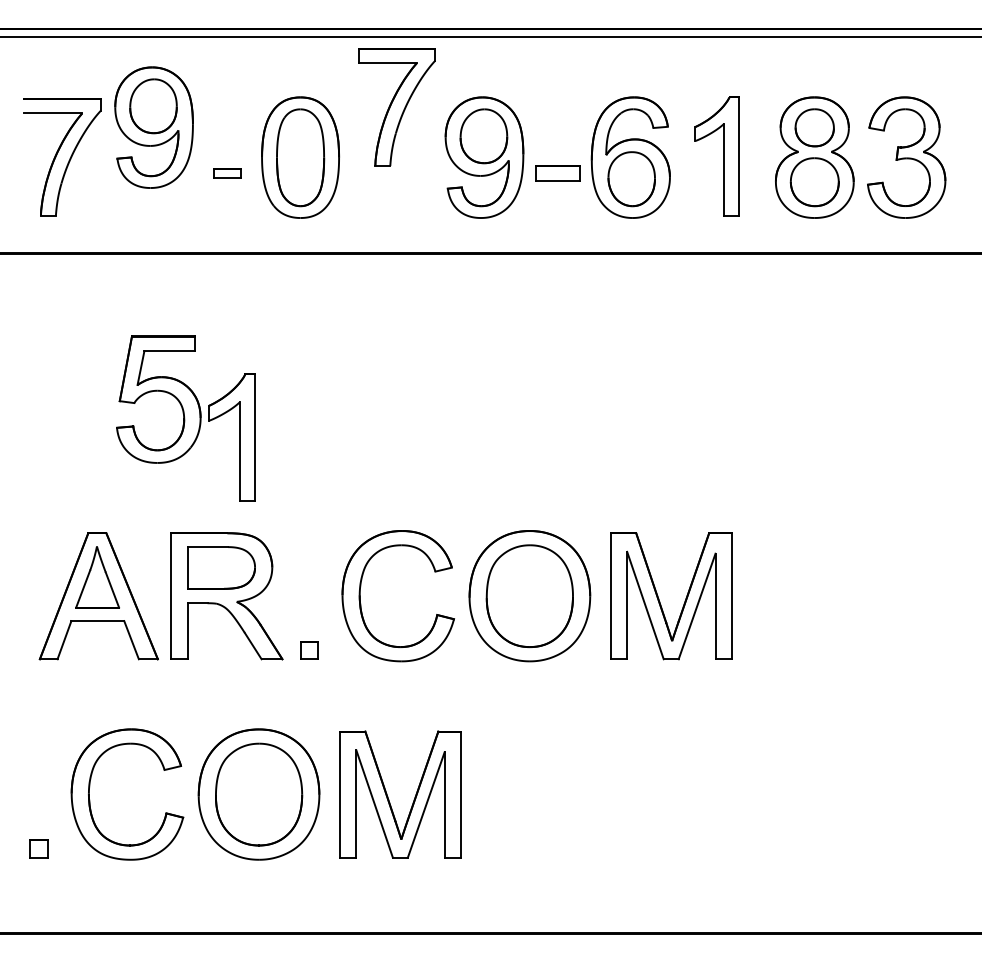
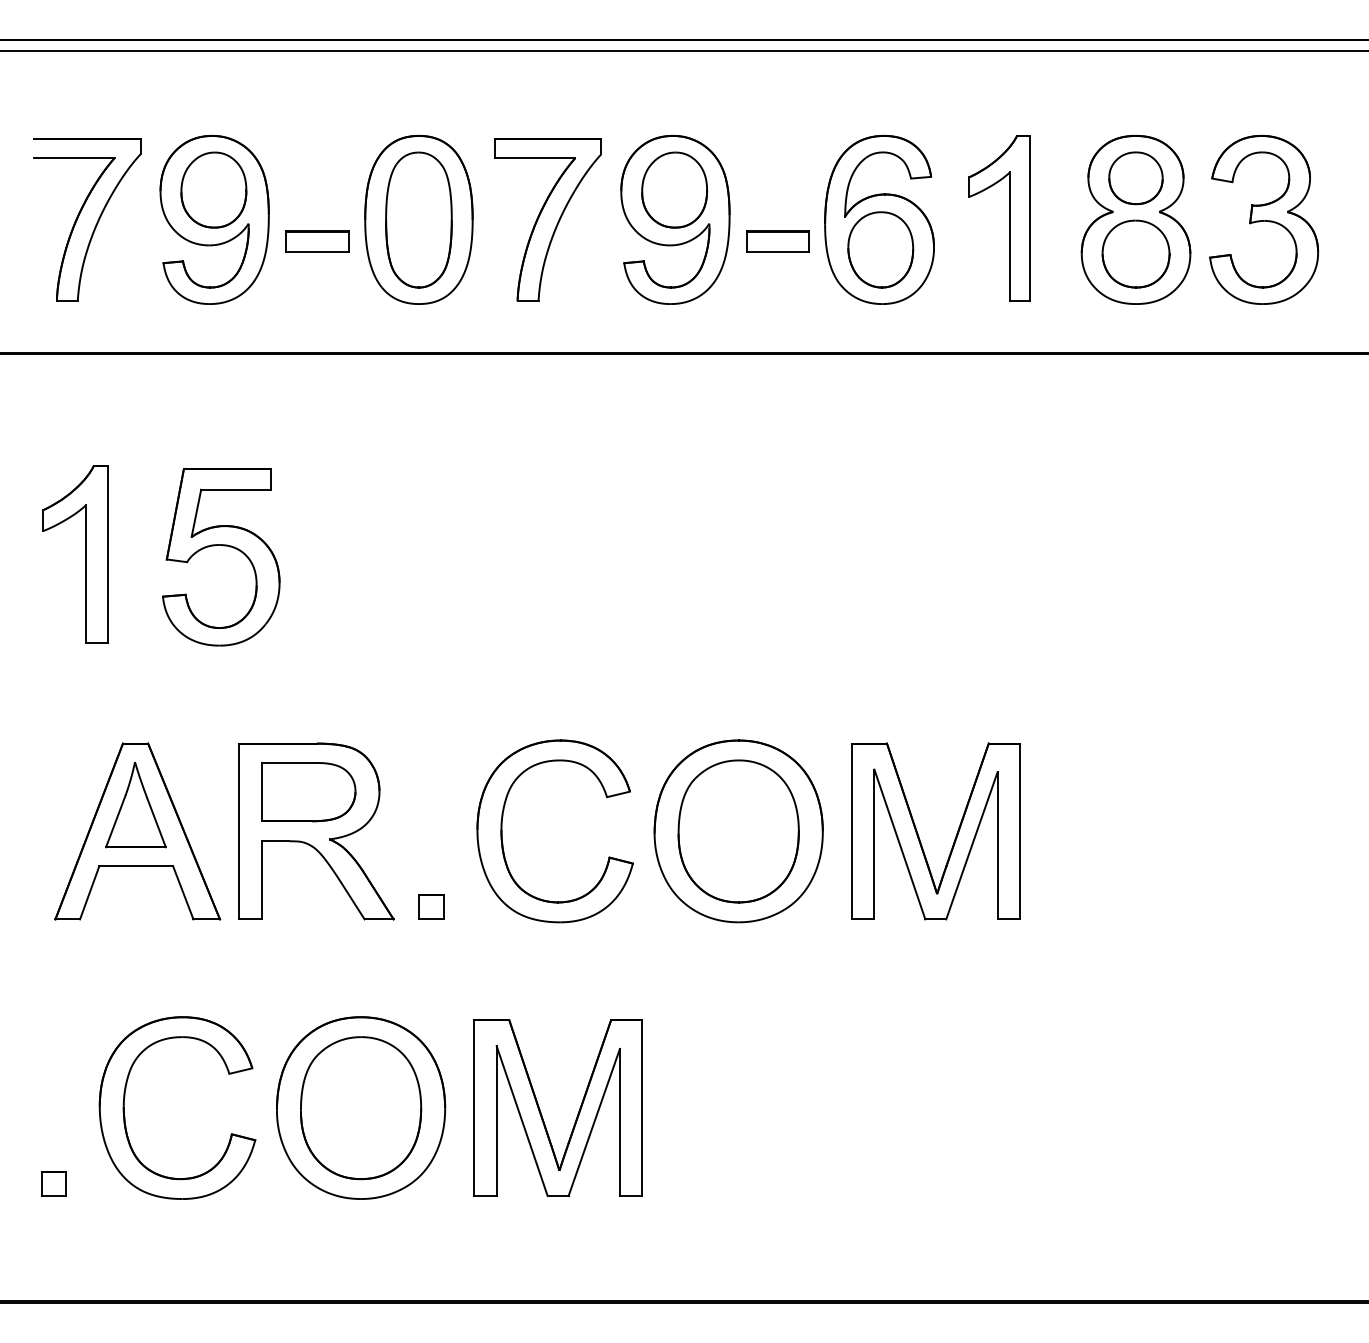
part: (396, 107) -> (547, 219), moved
part: (153, 127) -> (213, 219), moved
part: (227, 173) -> (317, 241), size x1.67
part: (239, 437) -> (85, 554), moved

